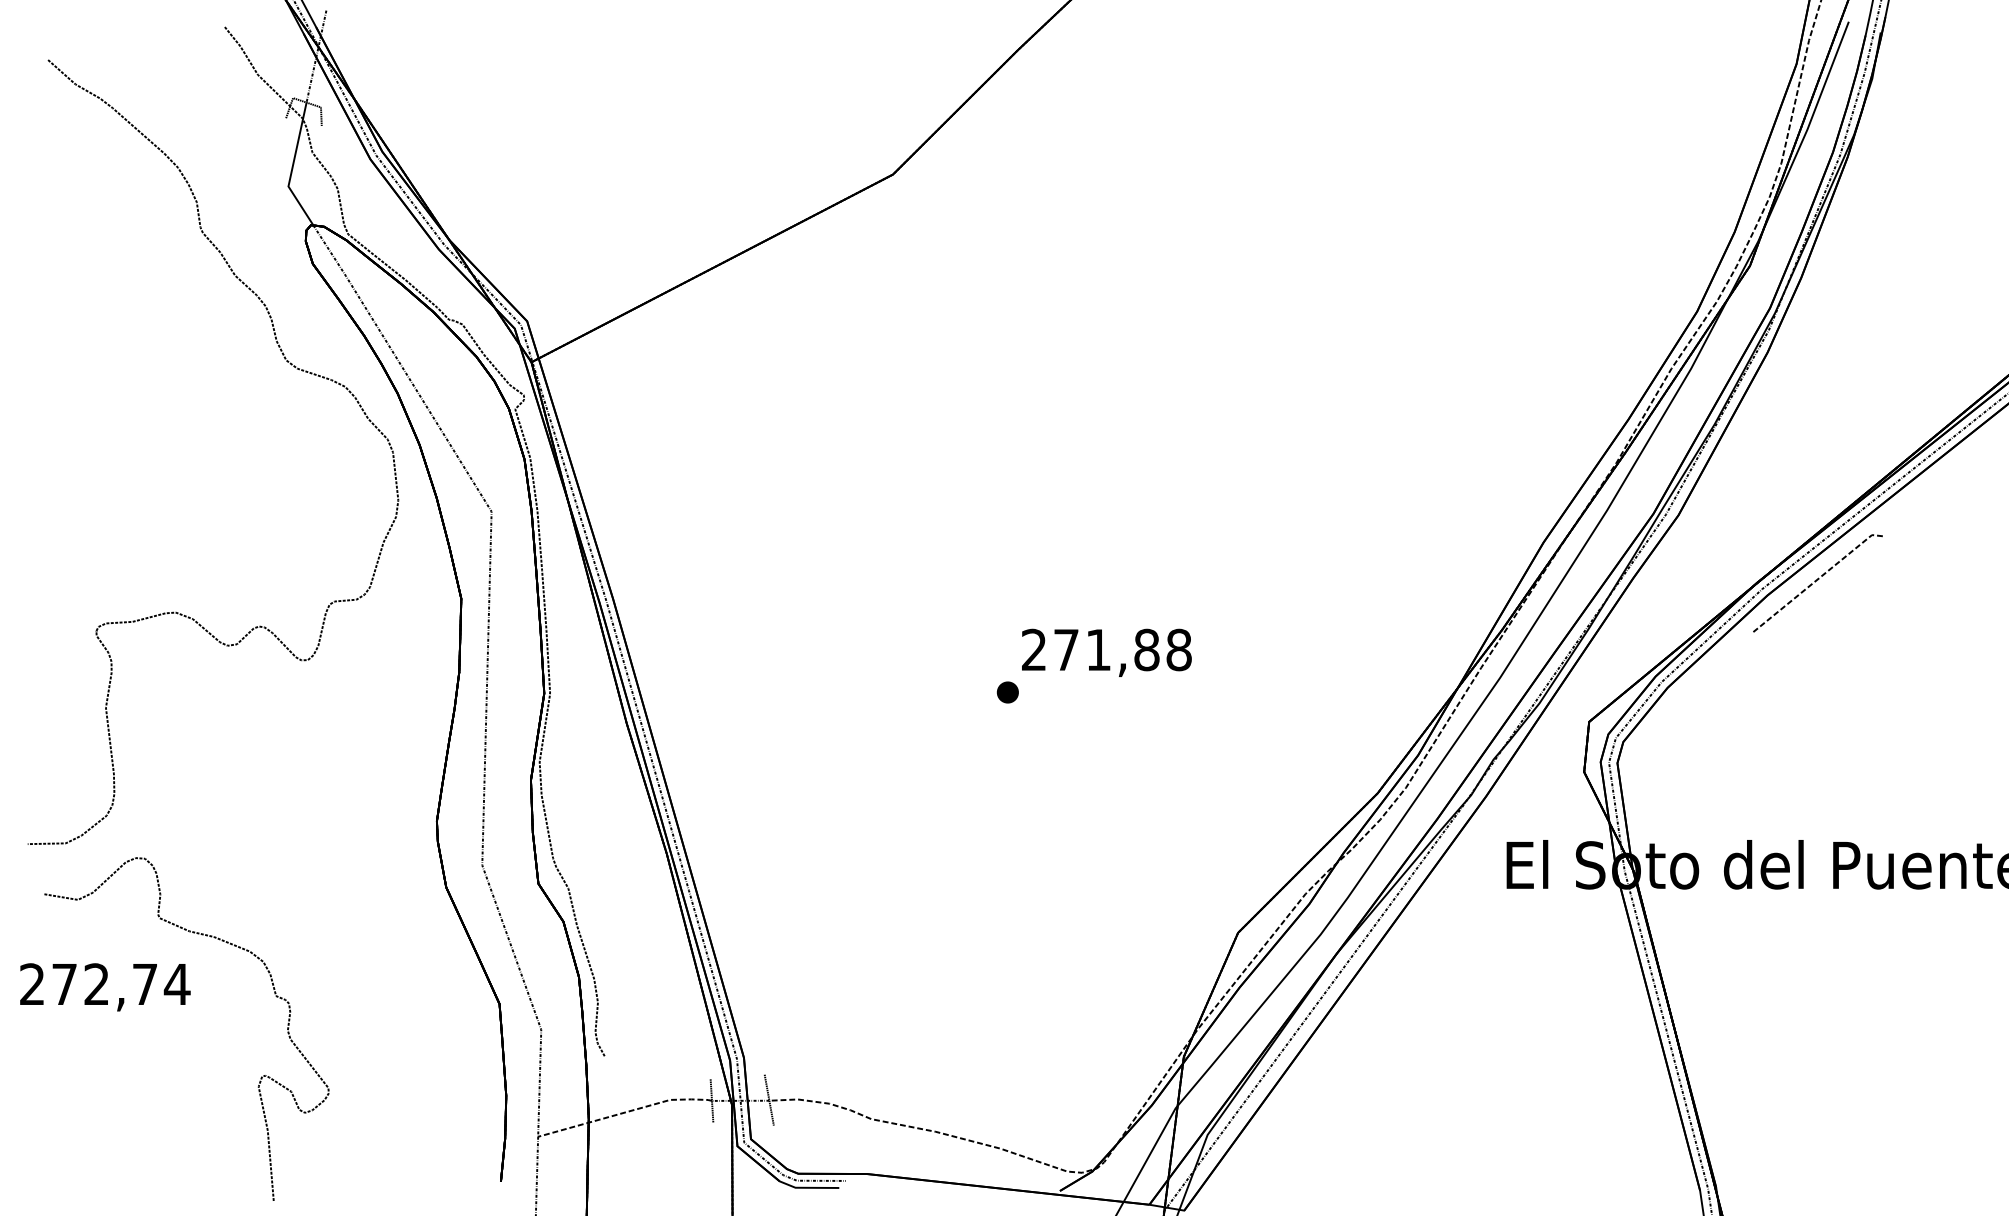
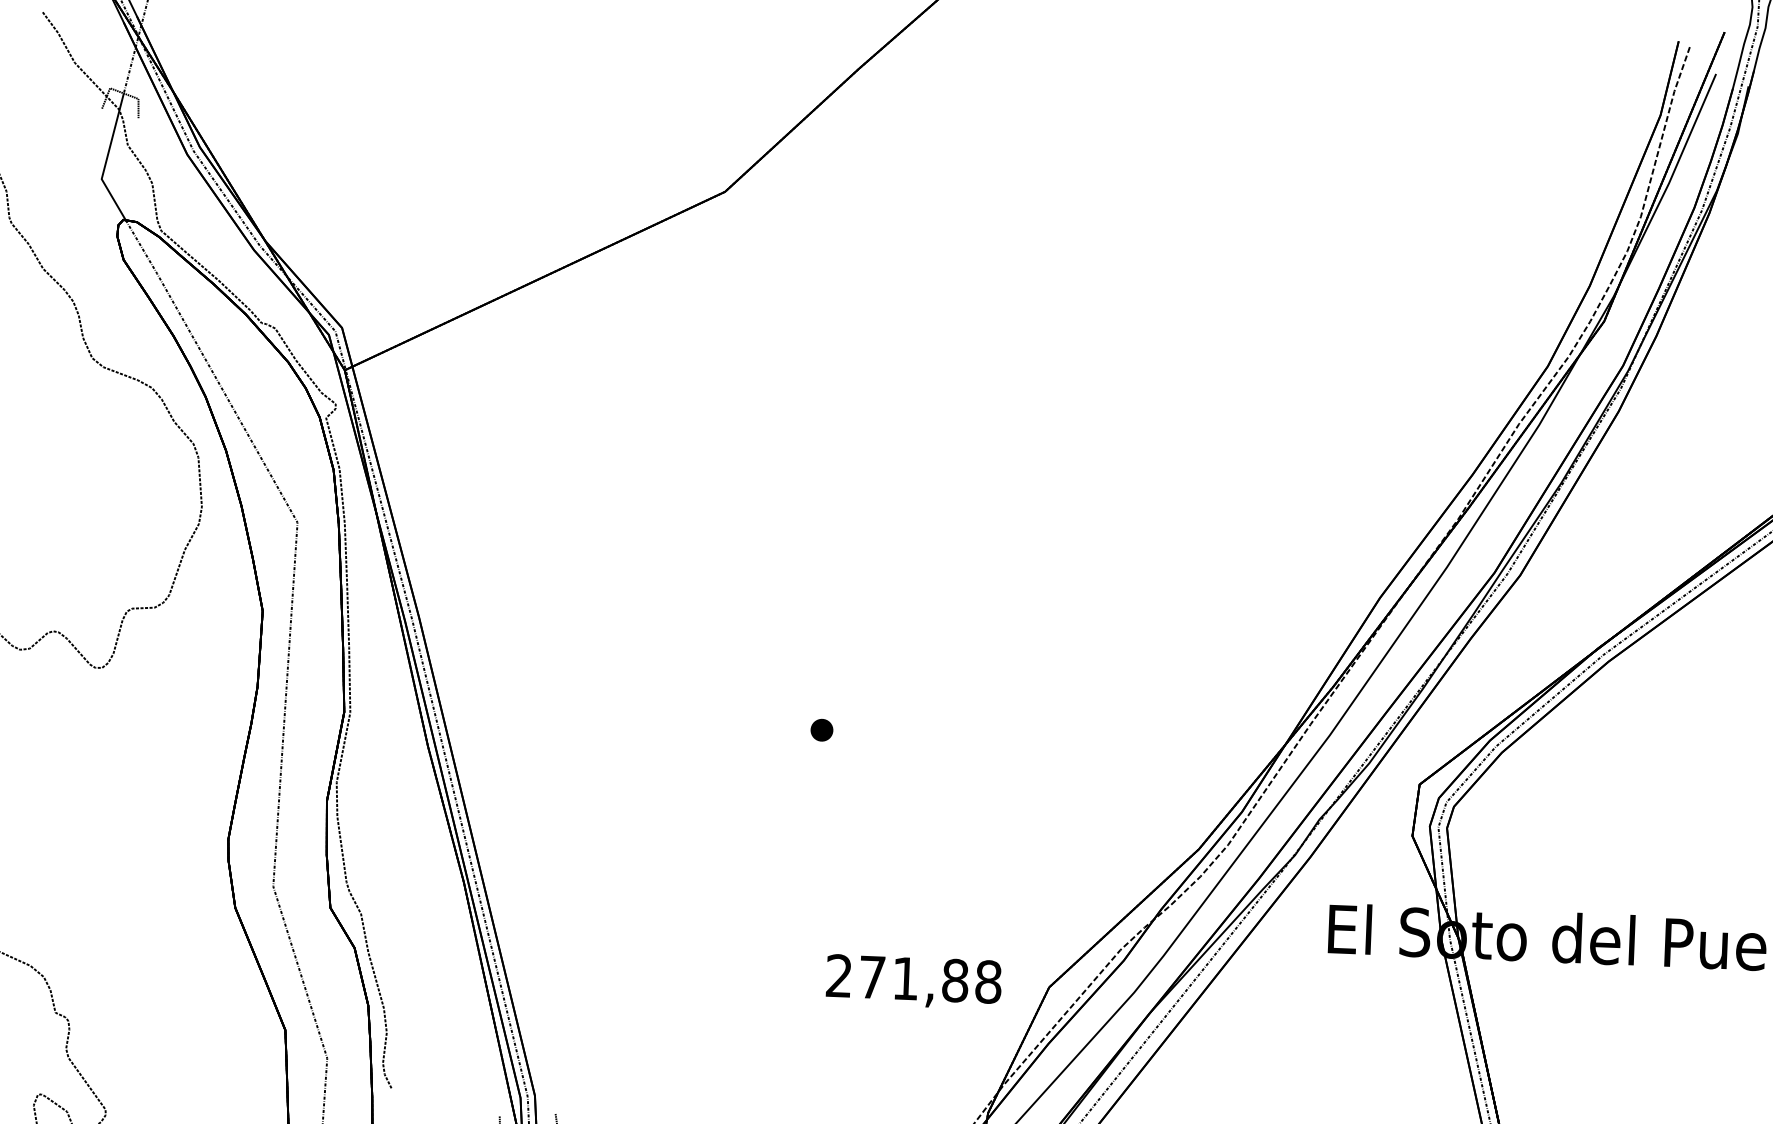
line: (1816, 581) -> (1659, 649), removed
text: (1106, 652) -> (913, 981), moved

